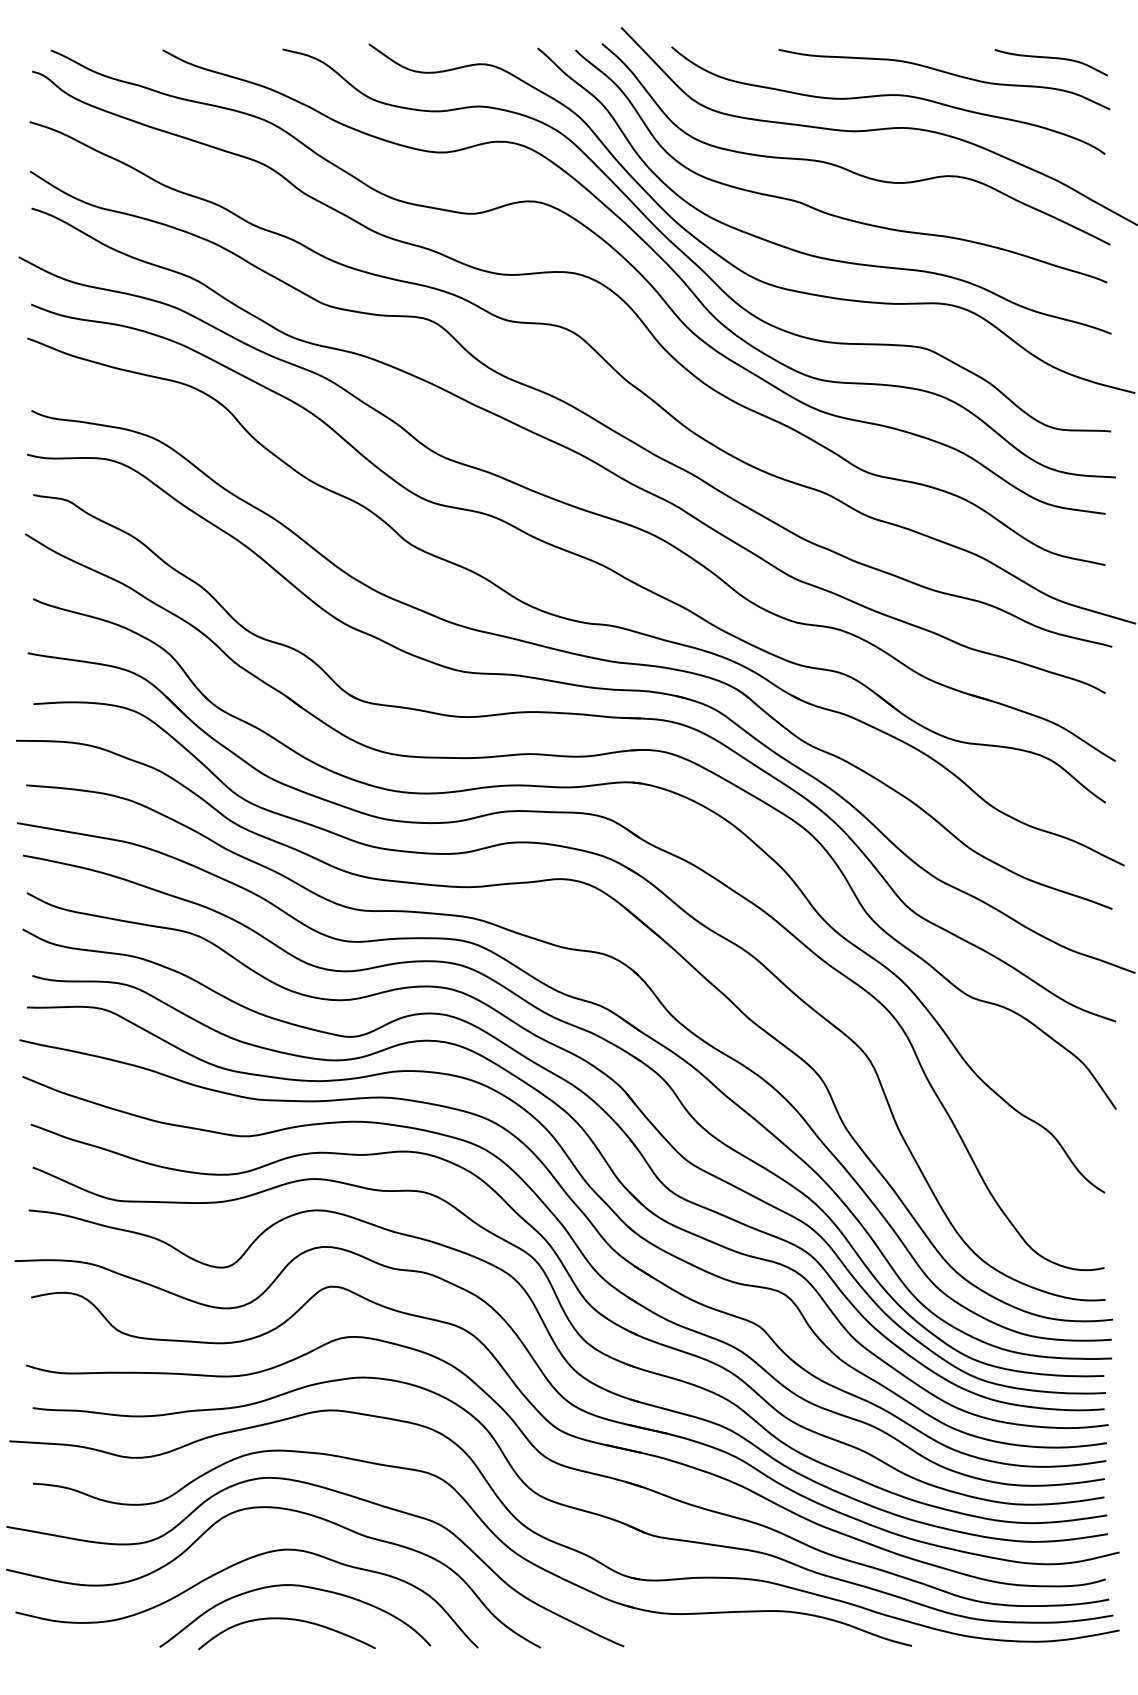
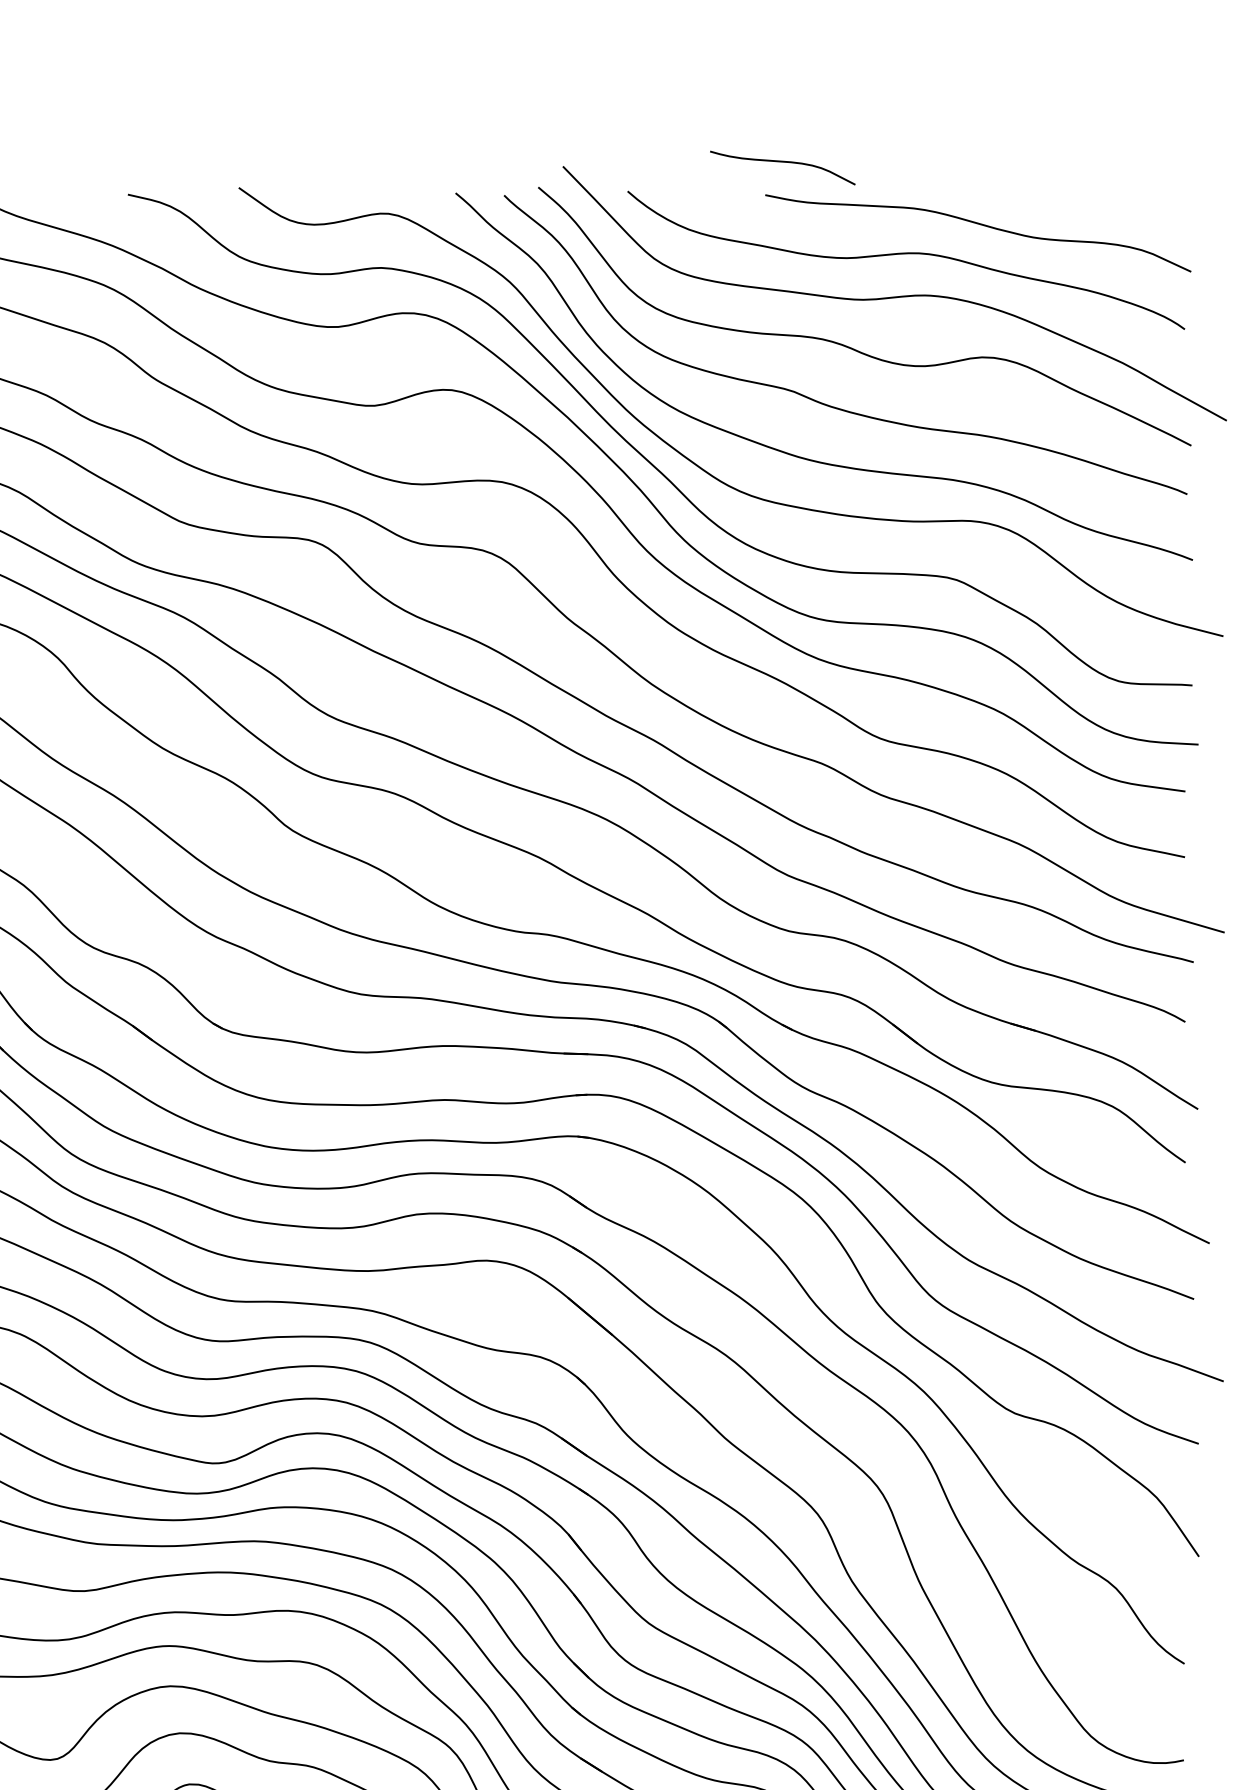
curve: (1050, 58) -> (781, 162), moved

